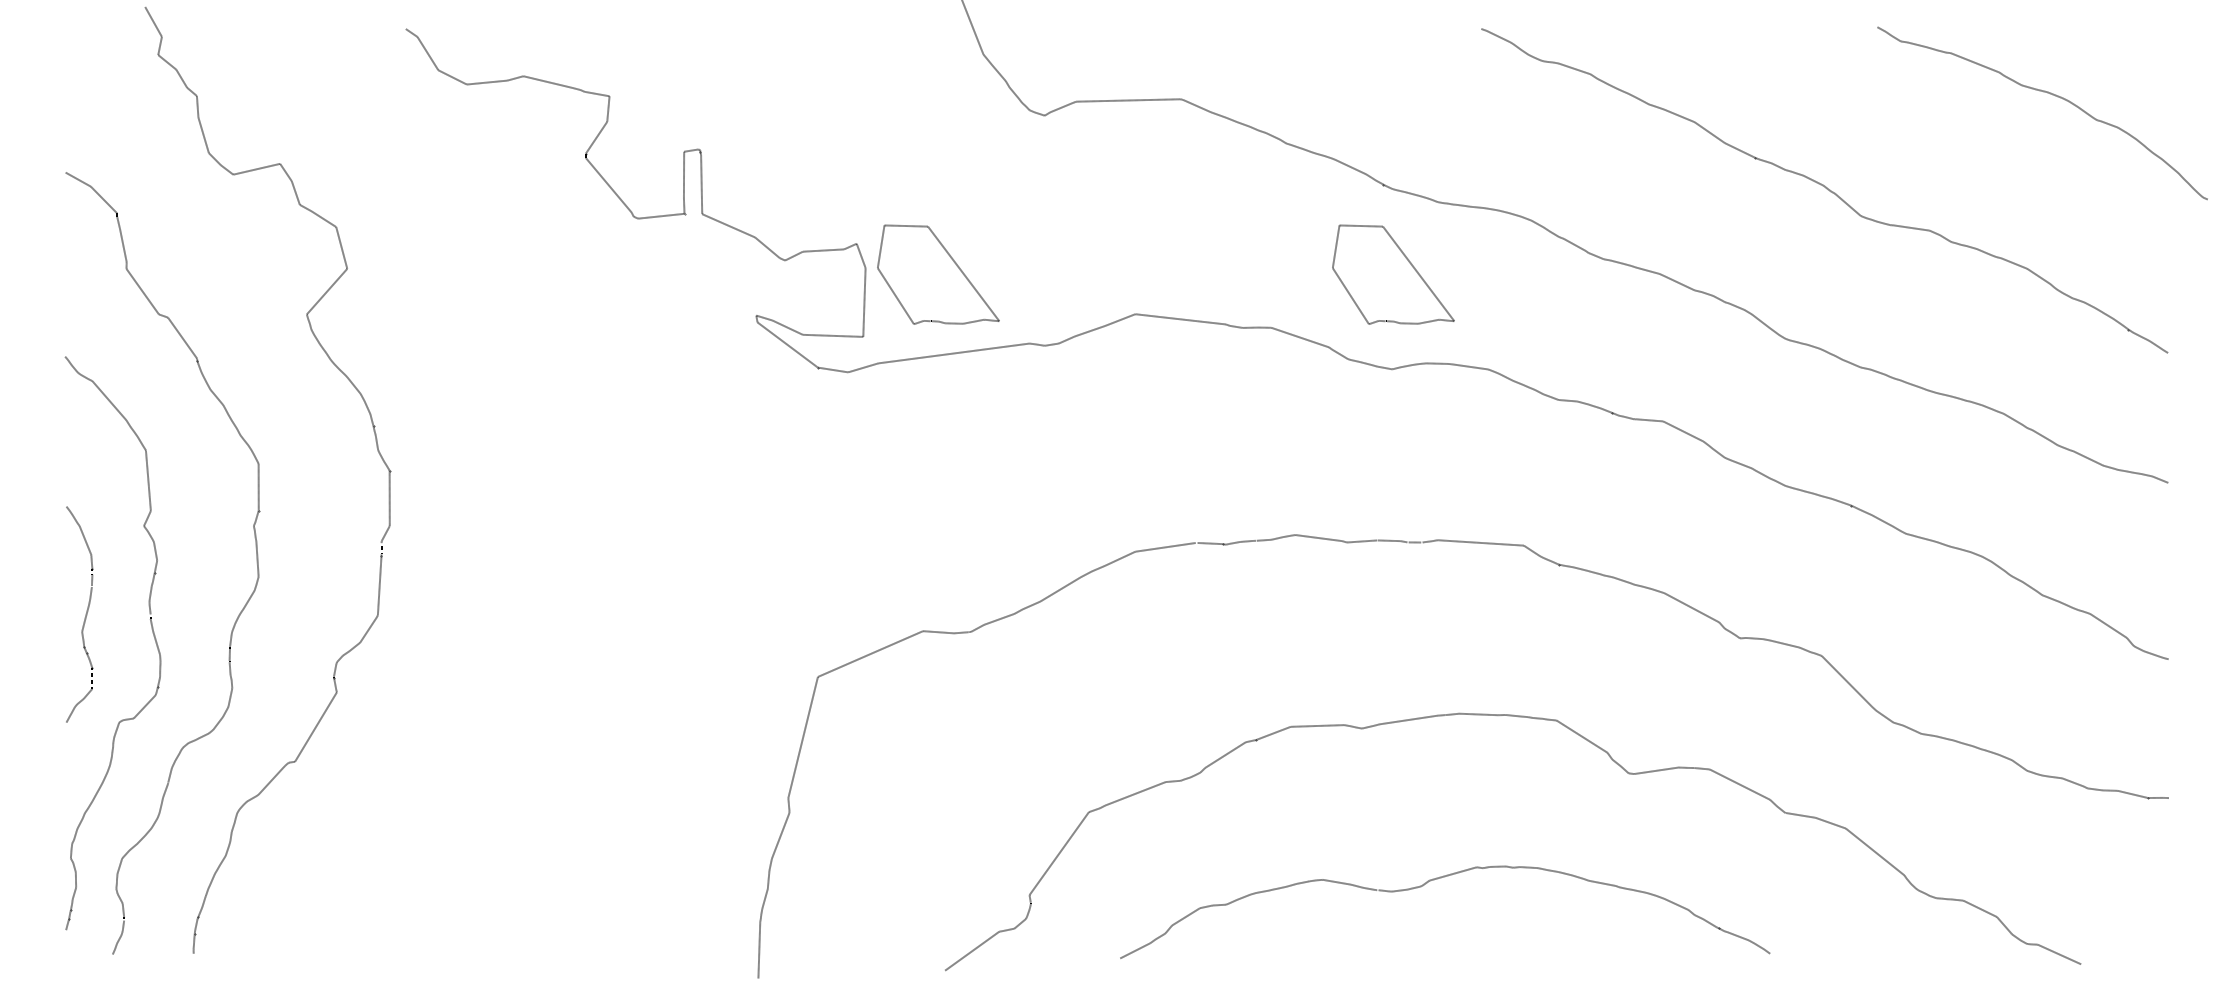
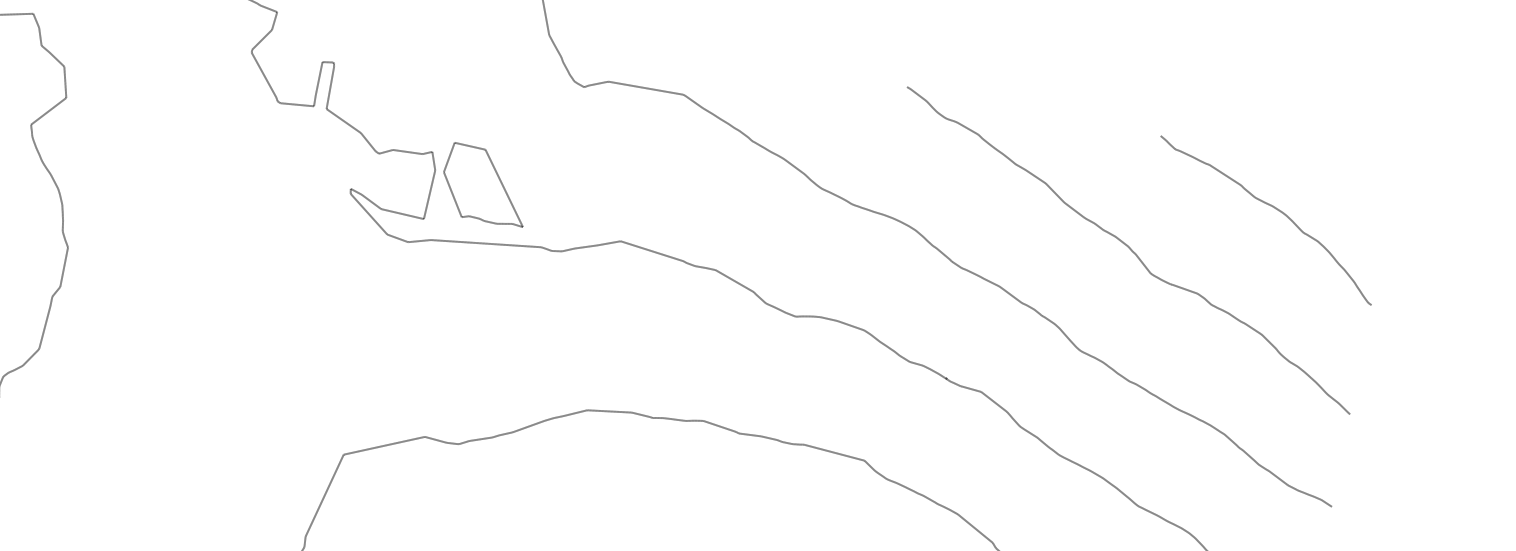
curve: (2052, 95) -> (1275, 209), moved
part: (1393, 274) -> (809, 249), removed

